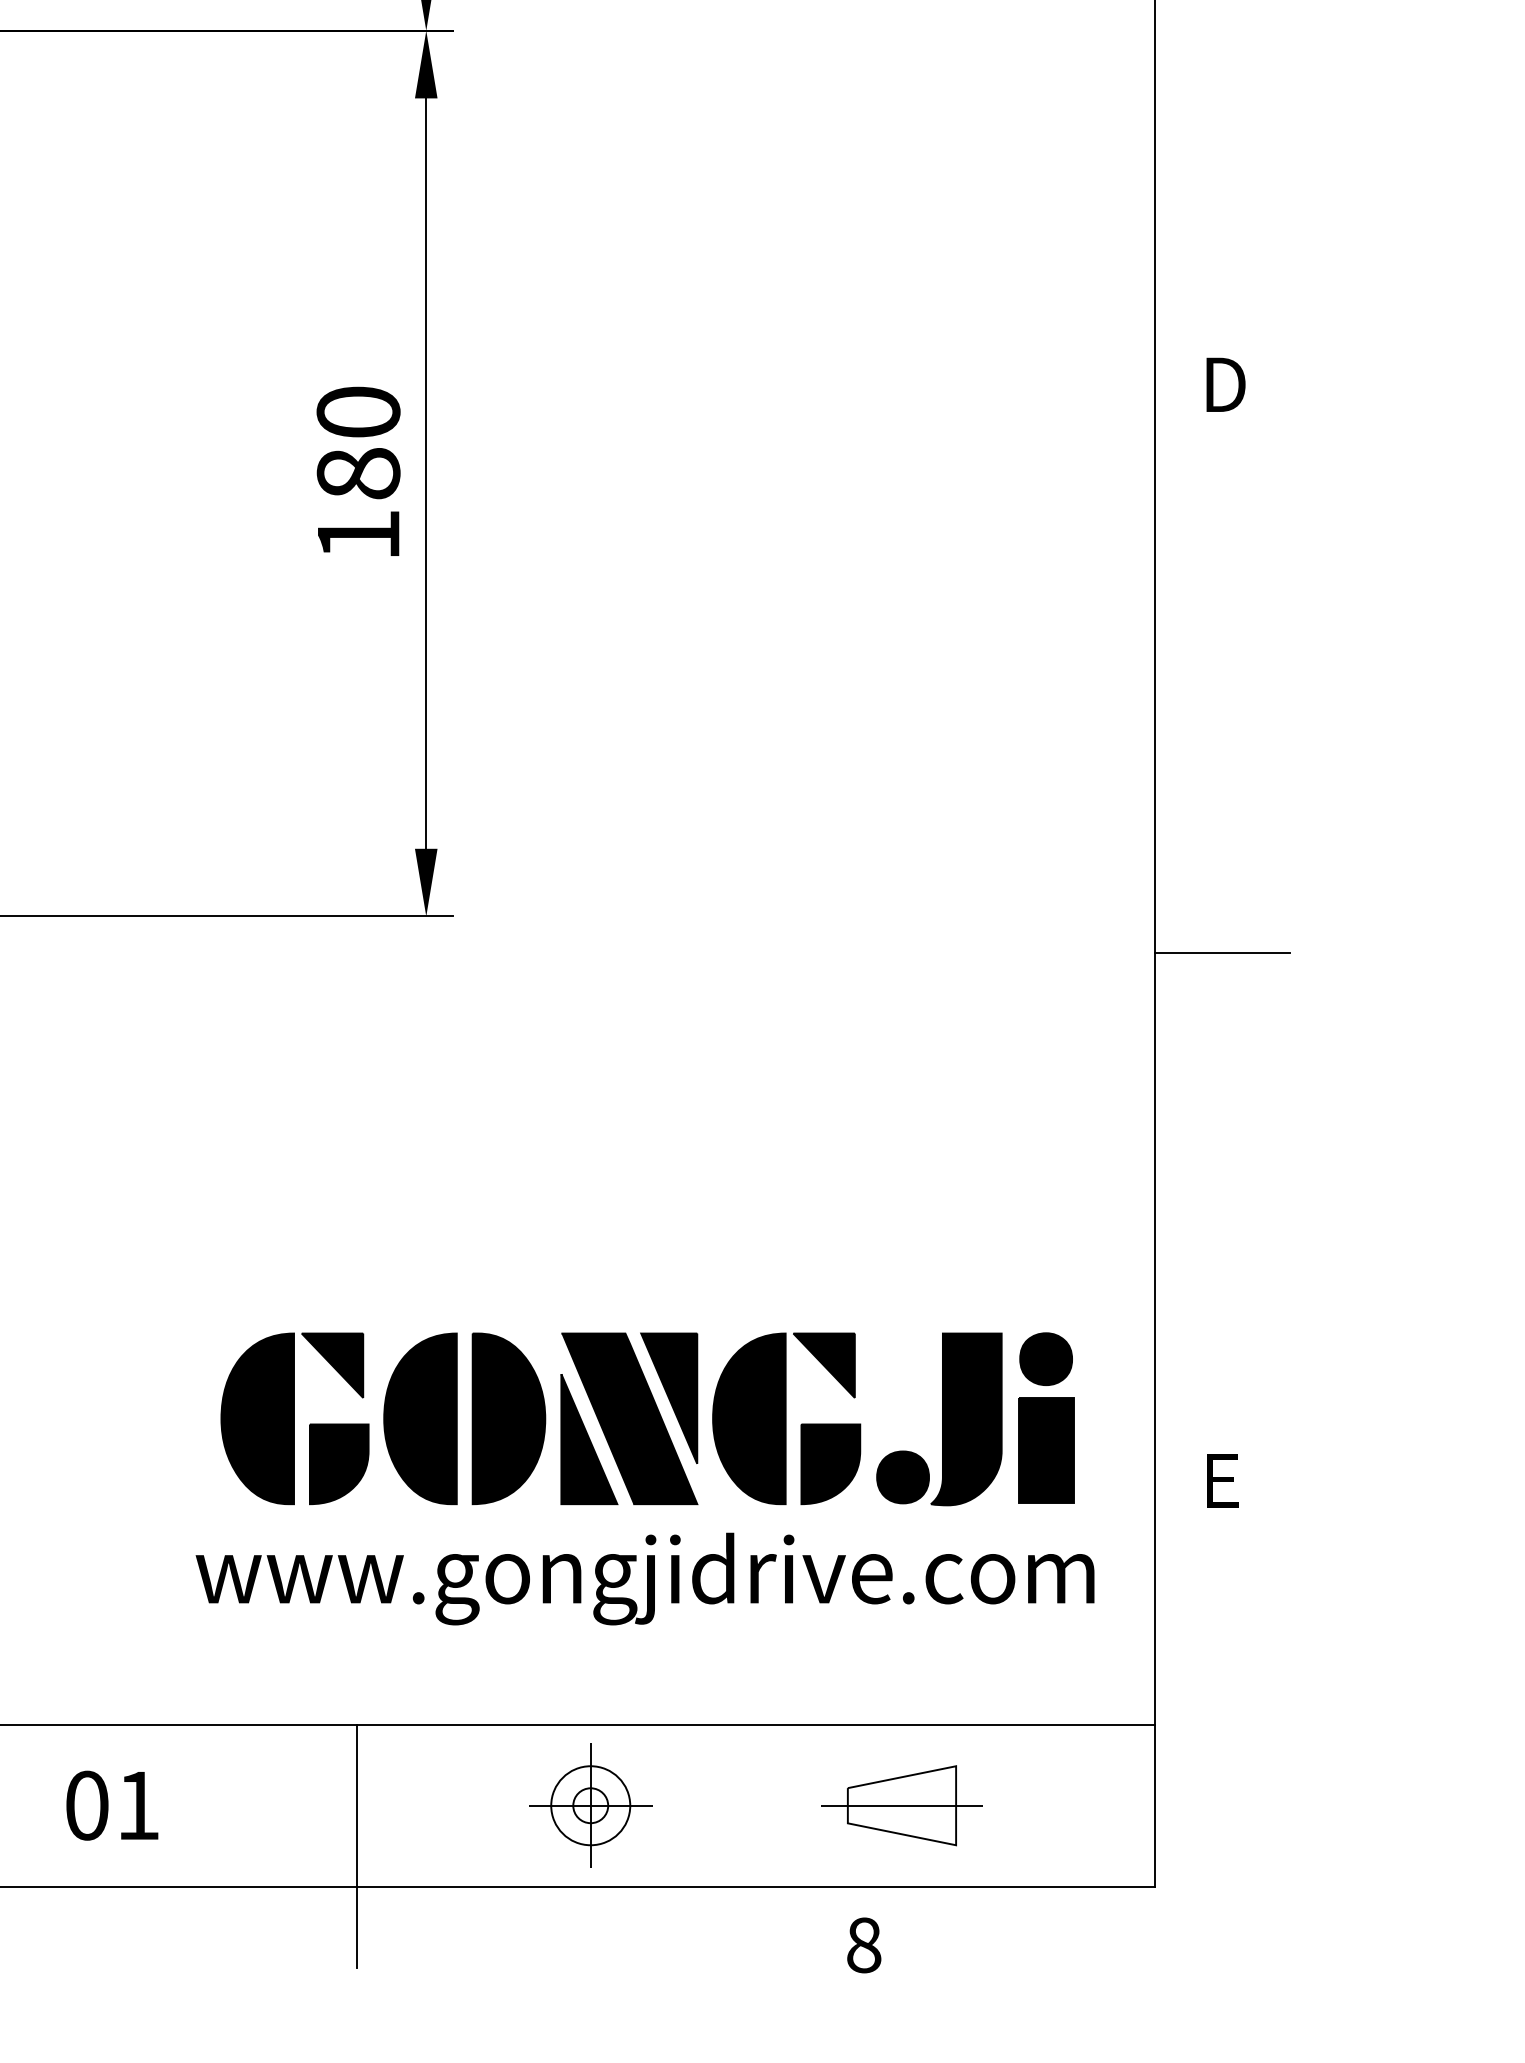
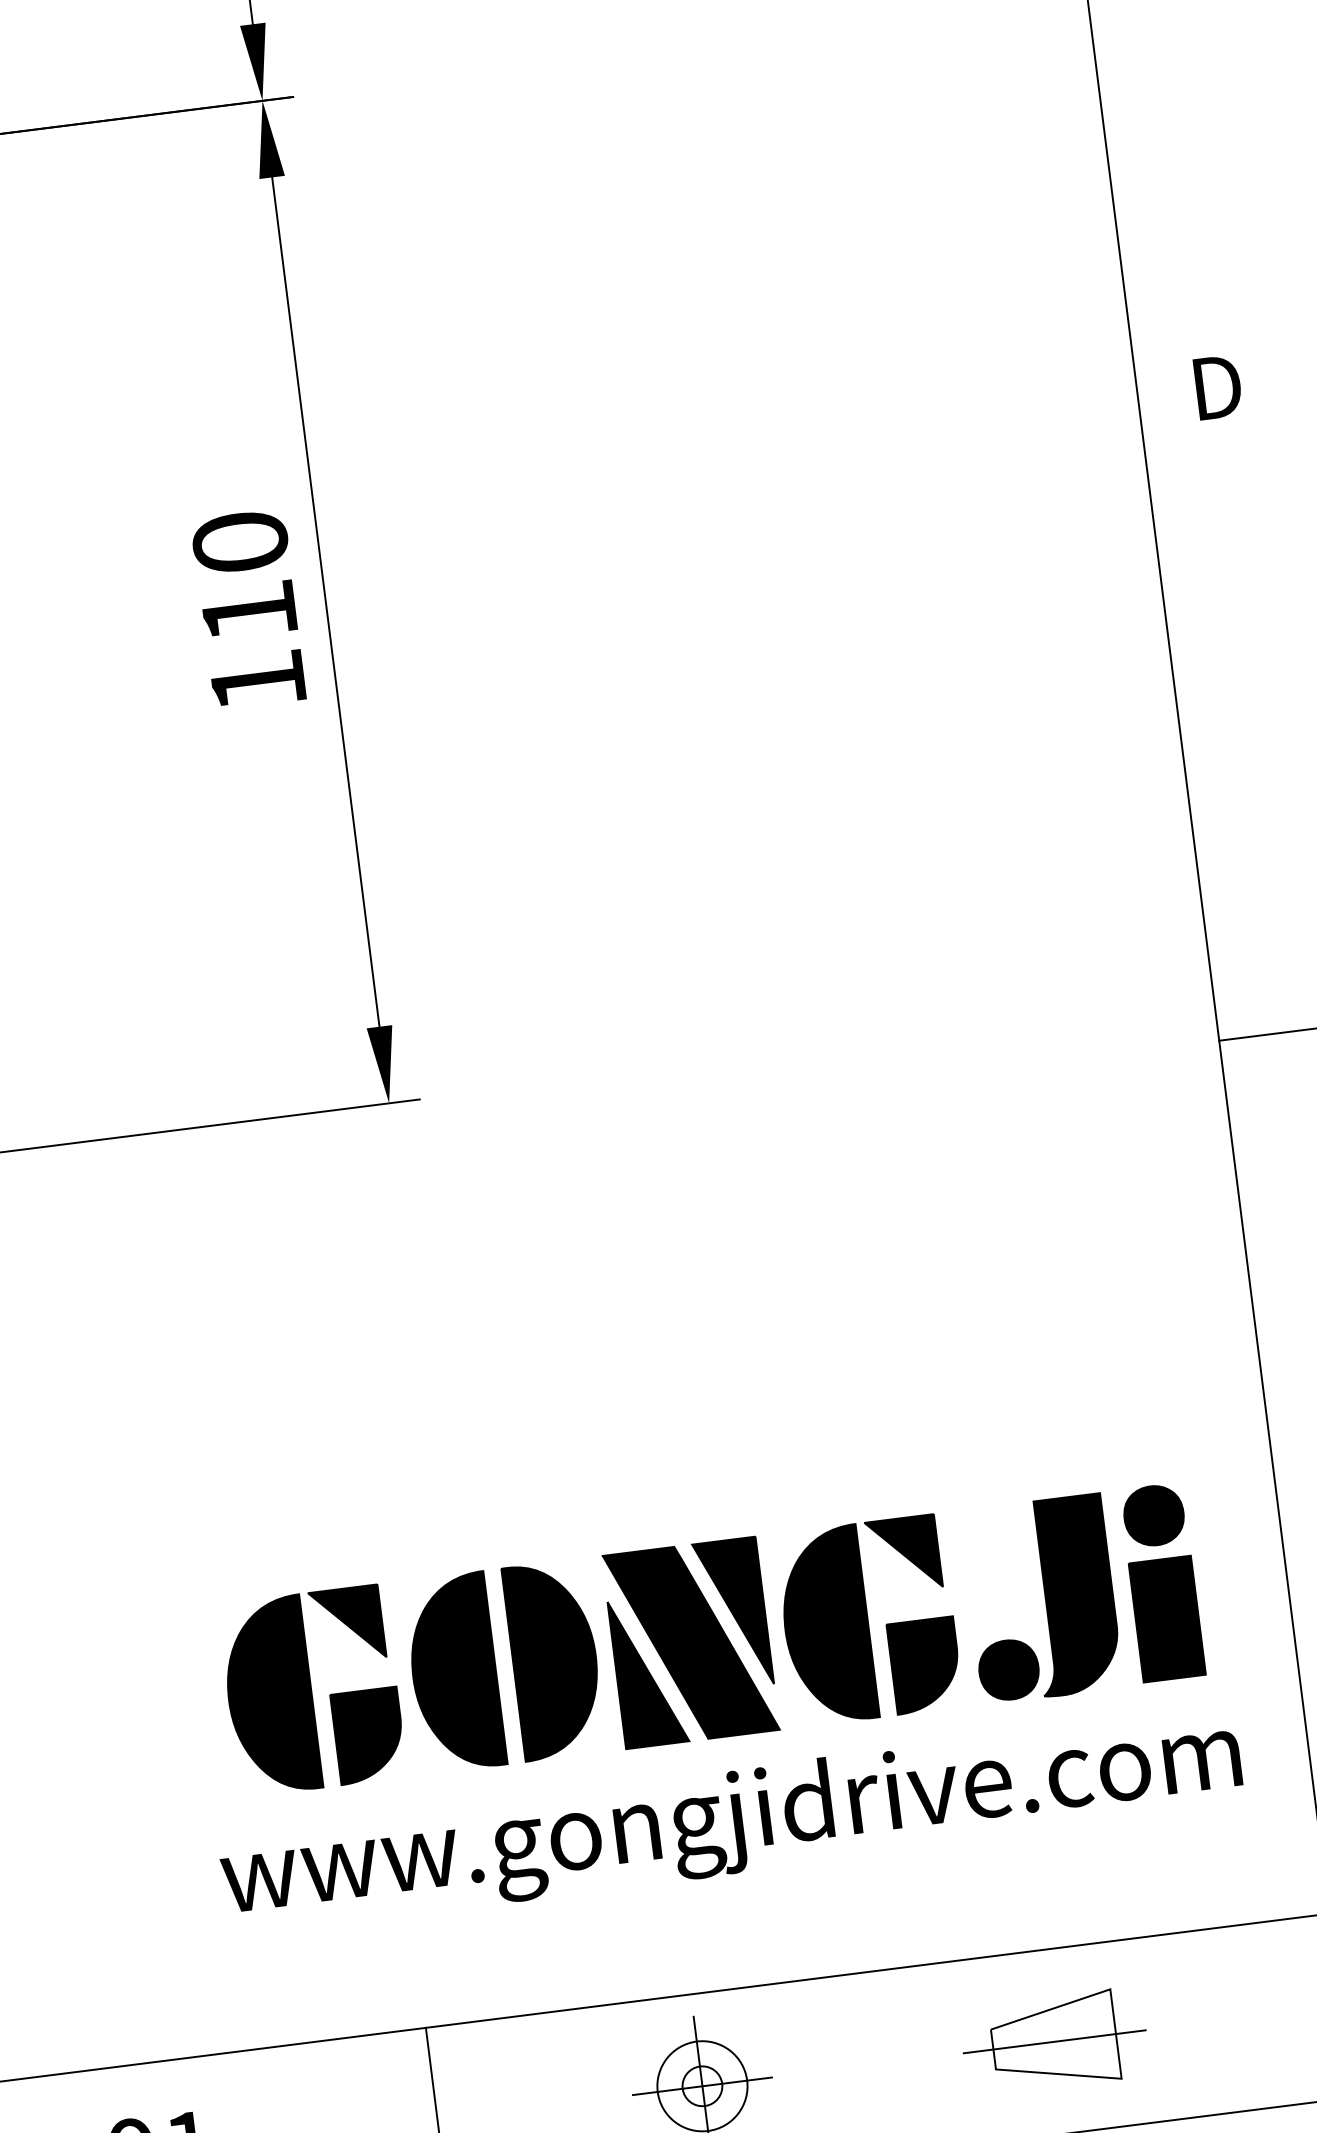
text: (358, 473) -> (249, 611), 180 -> 110

